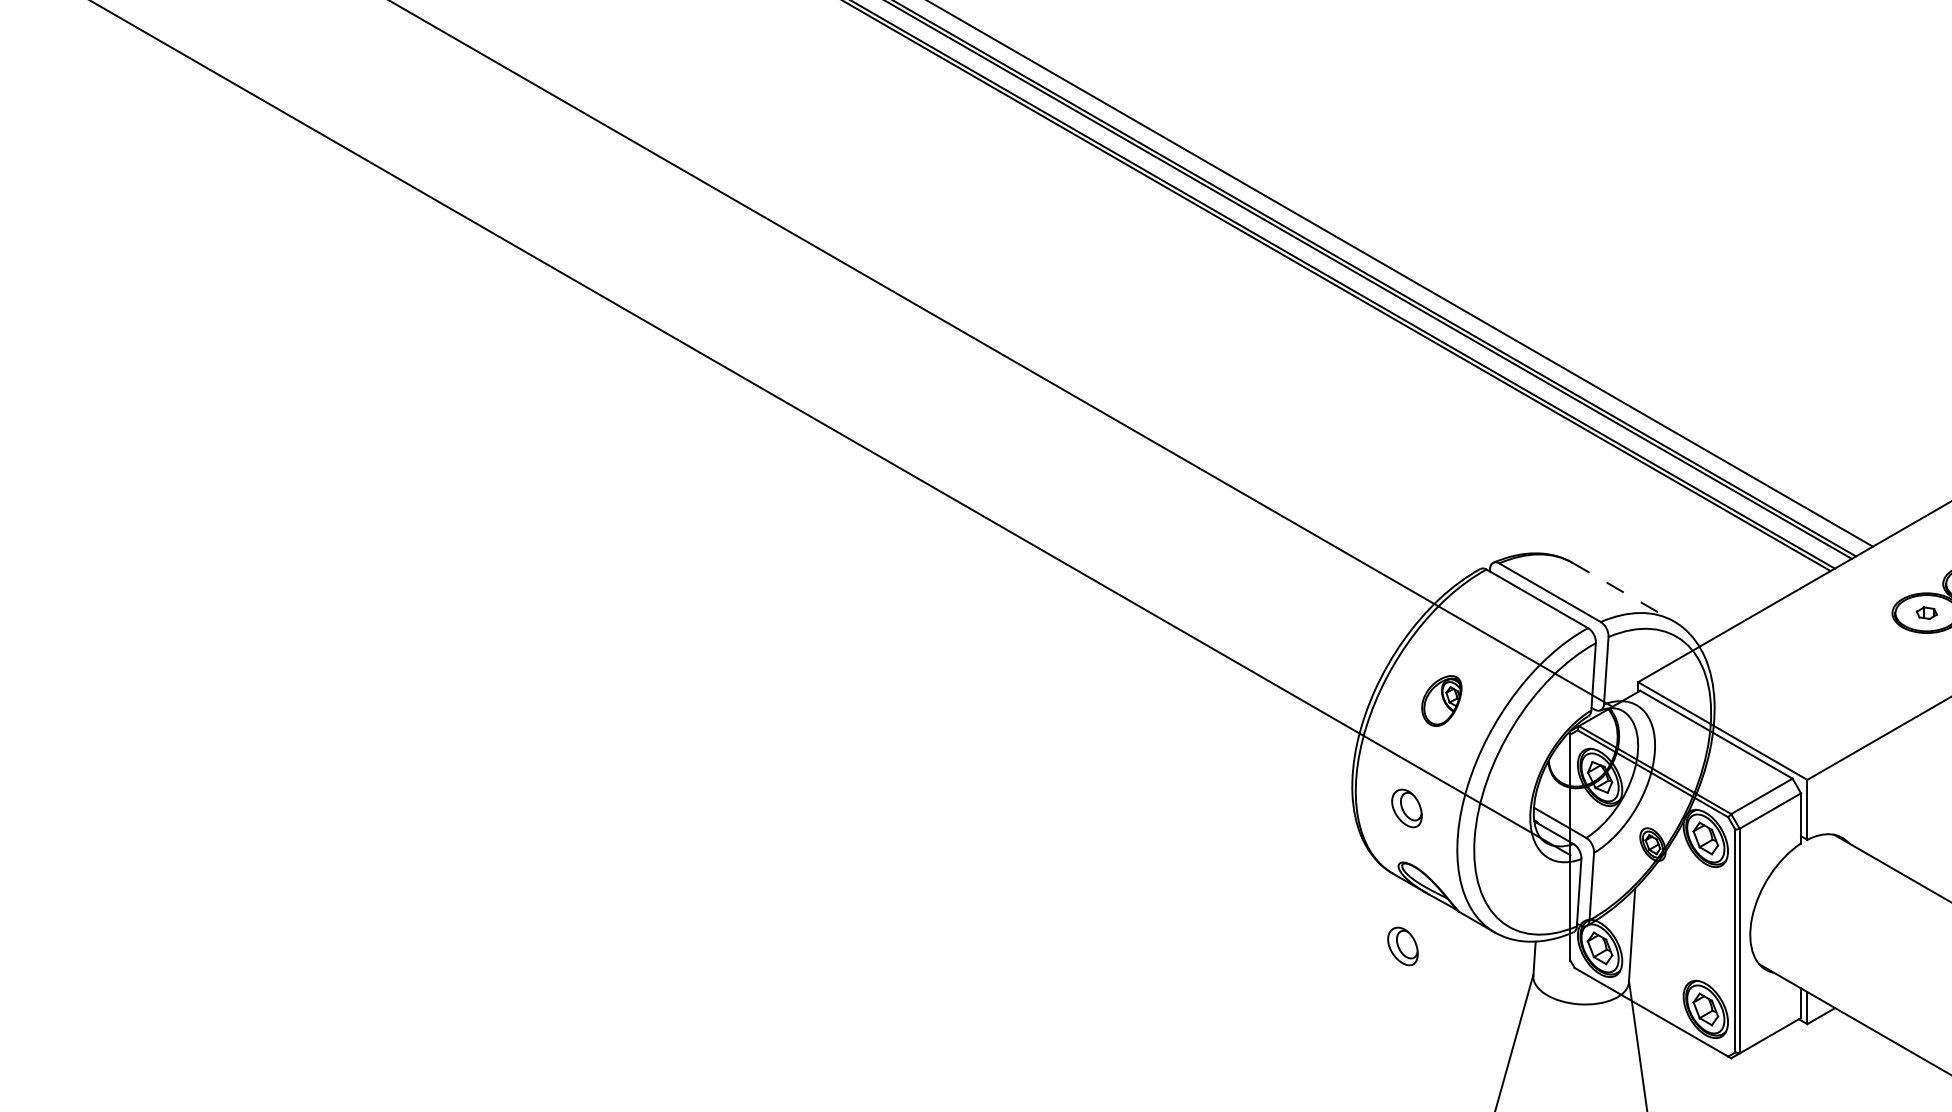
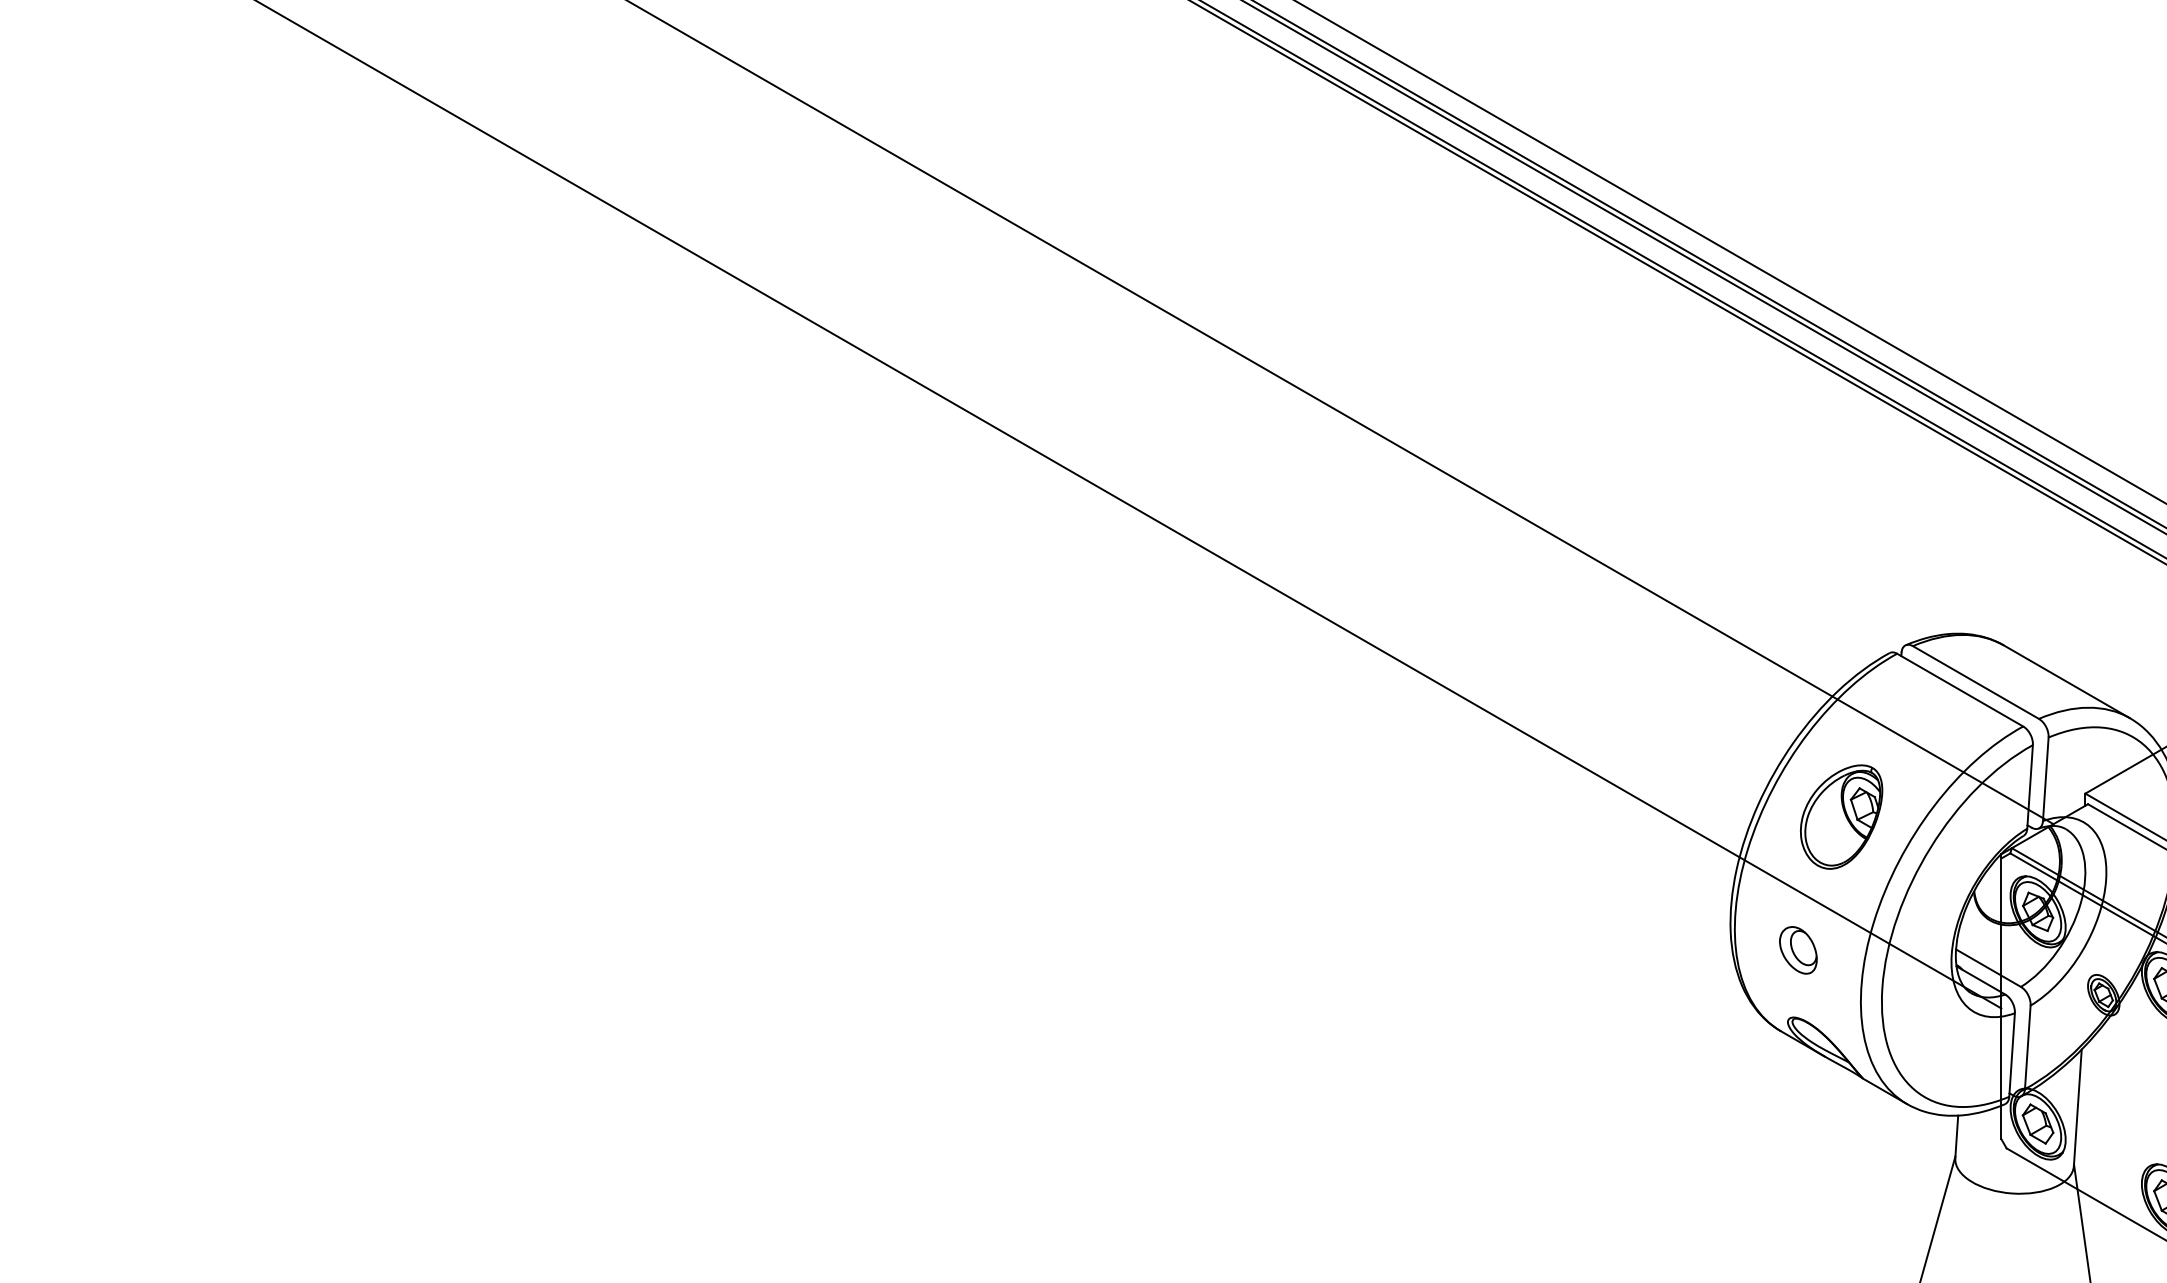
line: (1623, 592) -> (2067, 682), dashed -> solid
part: (1441, 700) -> (1841, 816), size x1.67
part: (1402, 946) -> (1792, 1121), removed

